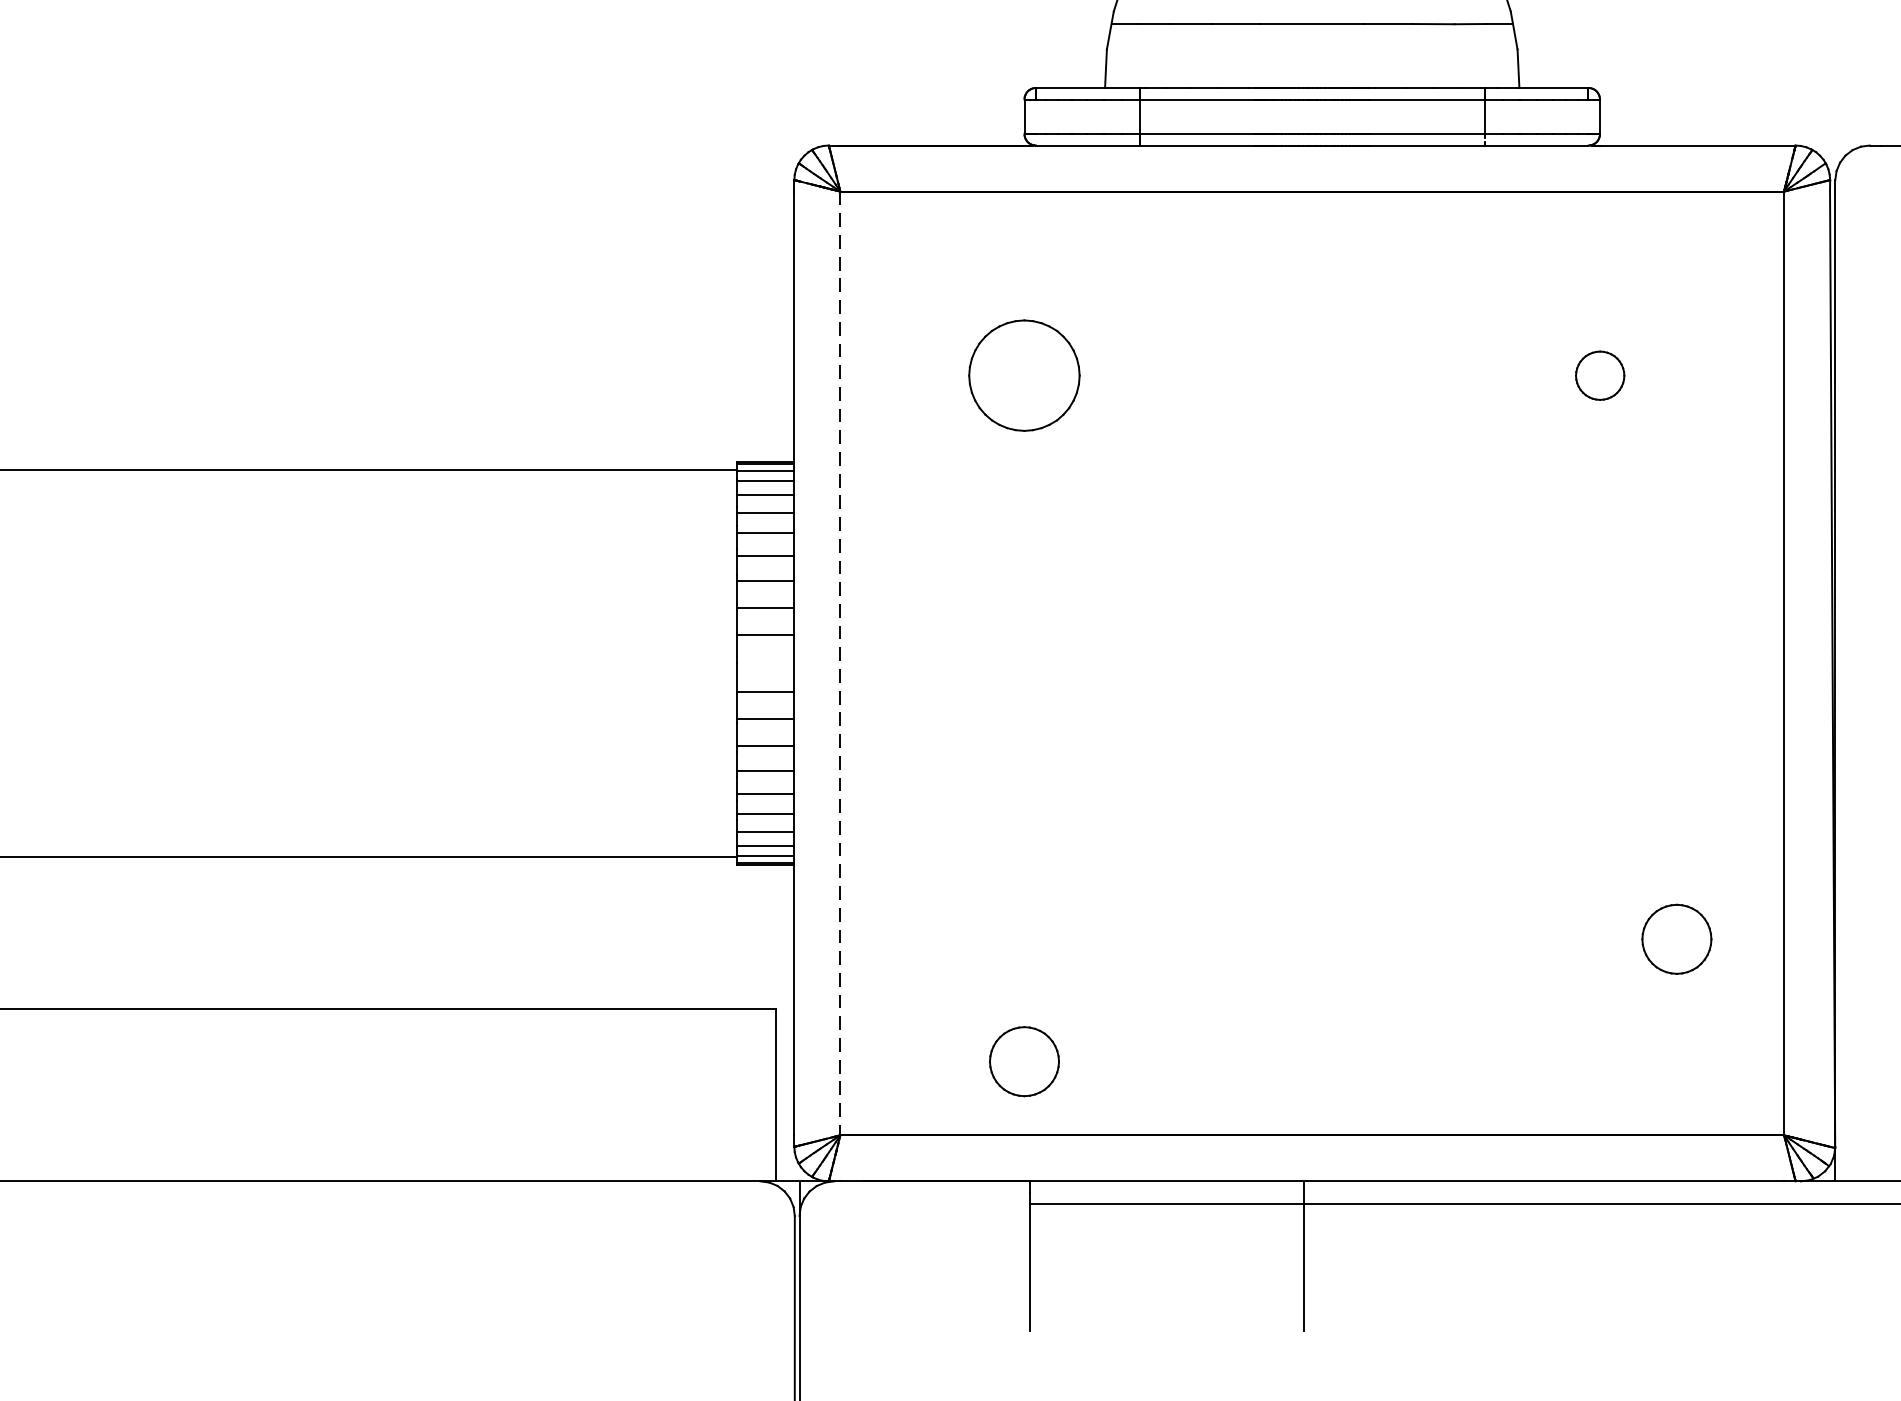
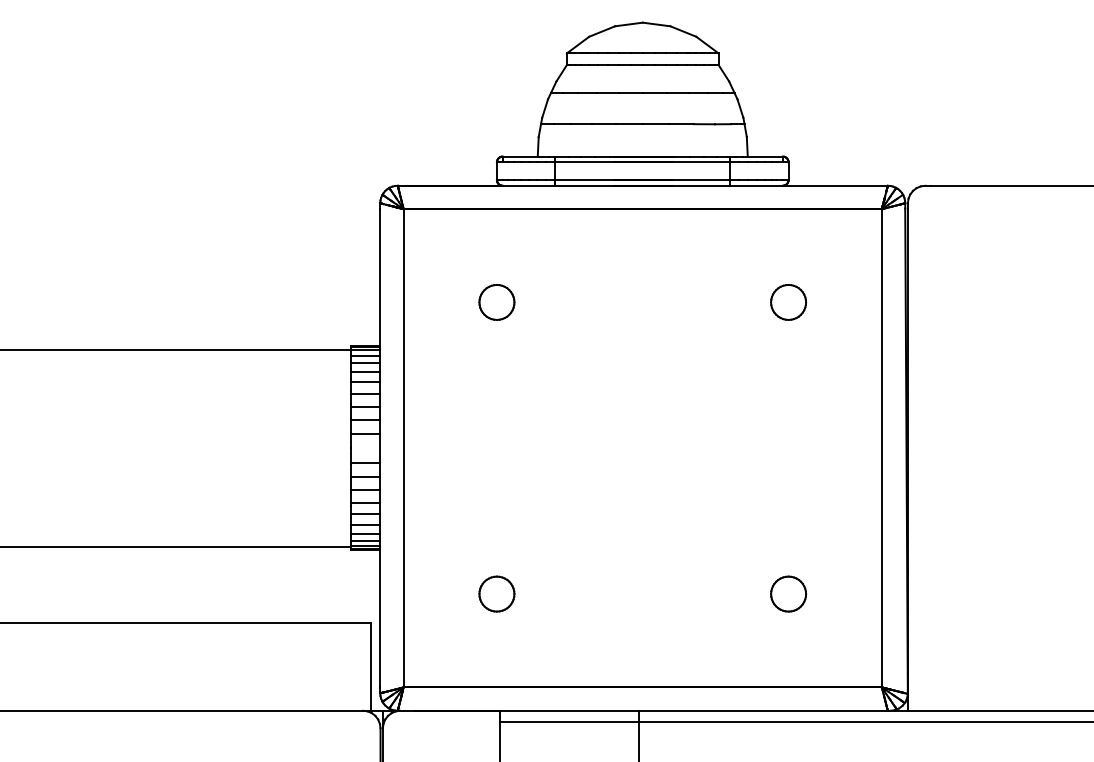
part: (1023, 375) -> (496, 302), size x0.62
part: (1599, 375) -> (788, 302), size x1.43
line: (840, 663) -> (403, 448), dashed -> solid
part: (1676, 938) -> (788, 593), moved
part: (1023, 1060) -> (496, 593), moved

